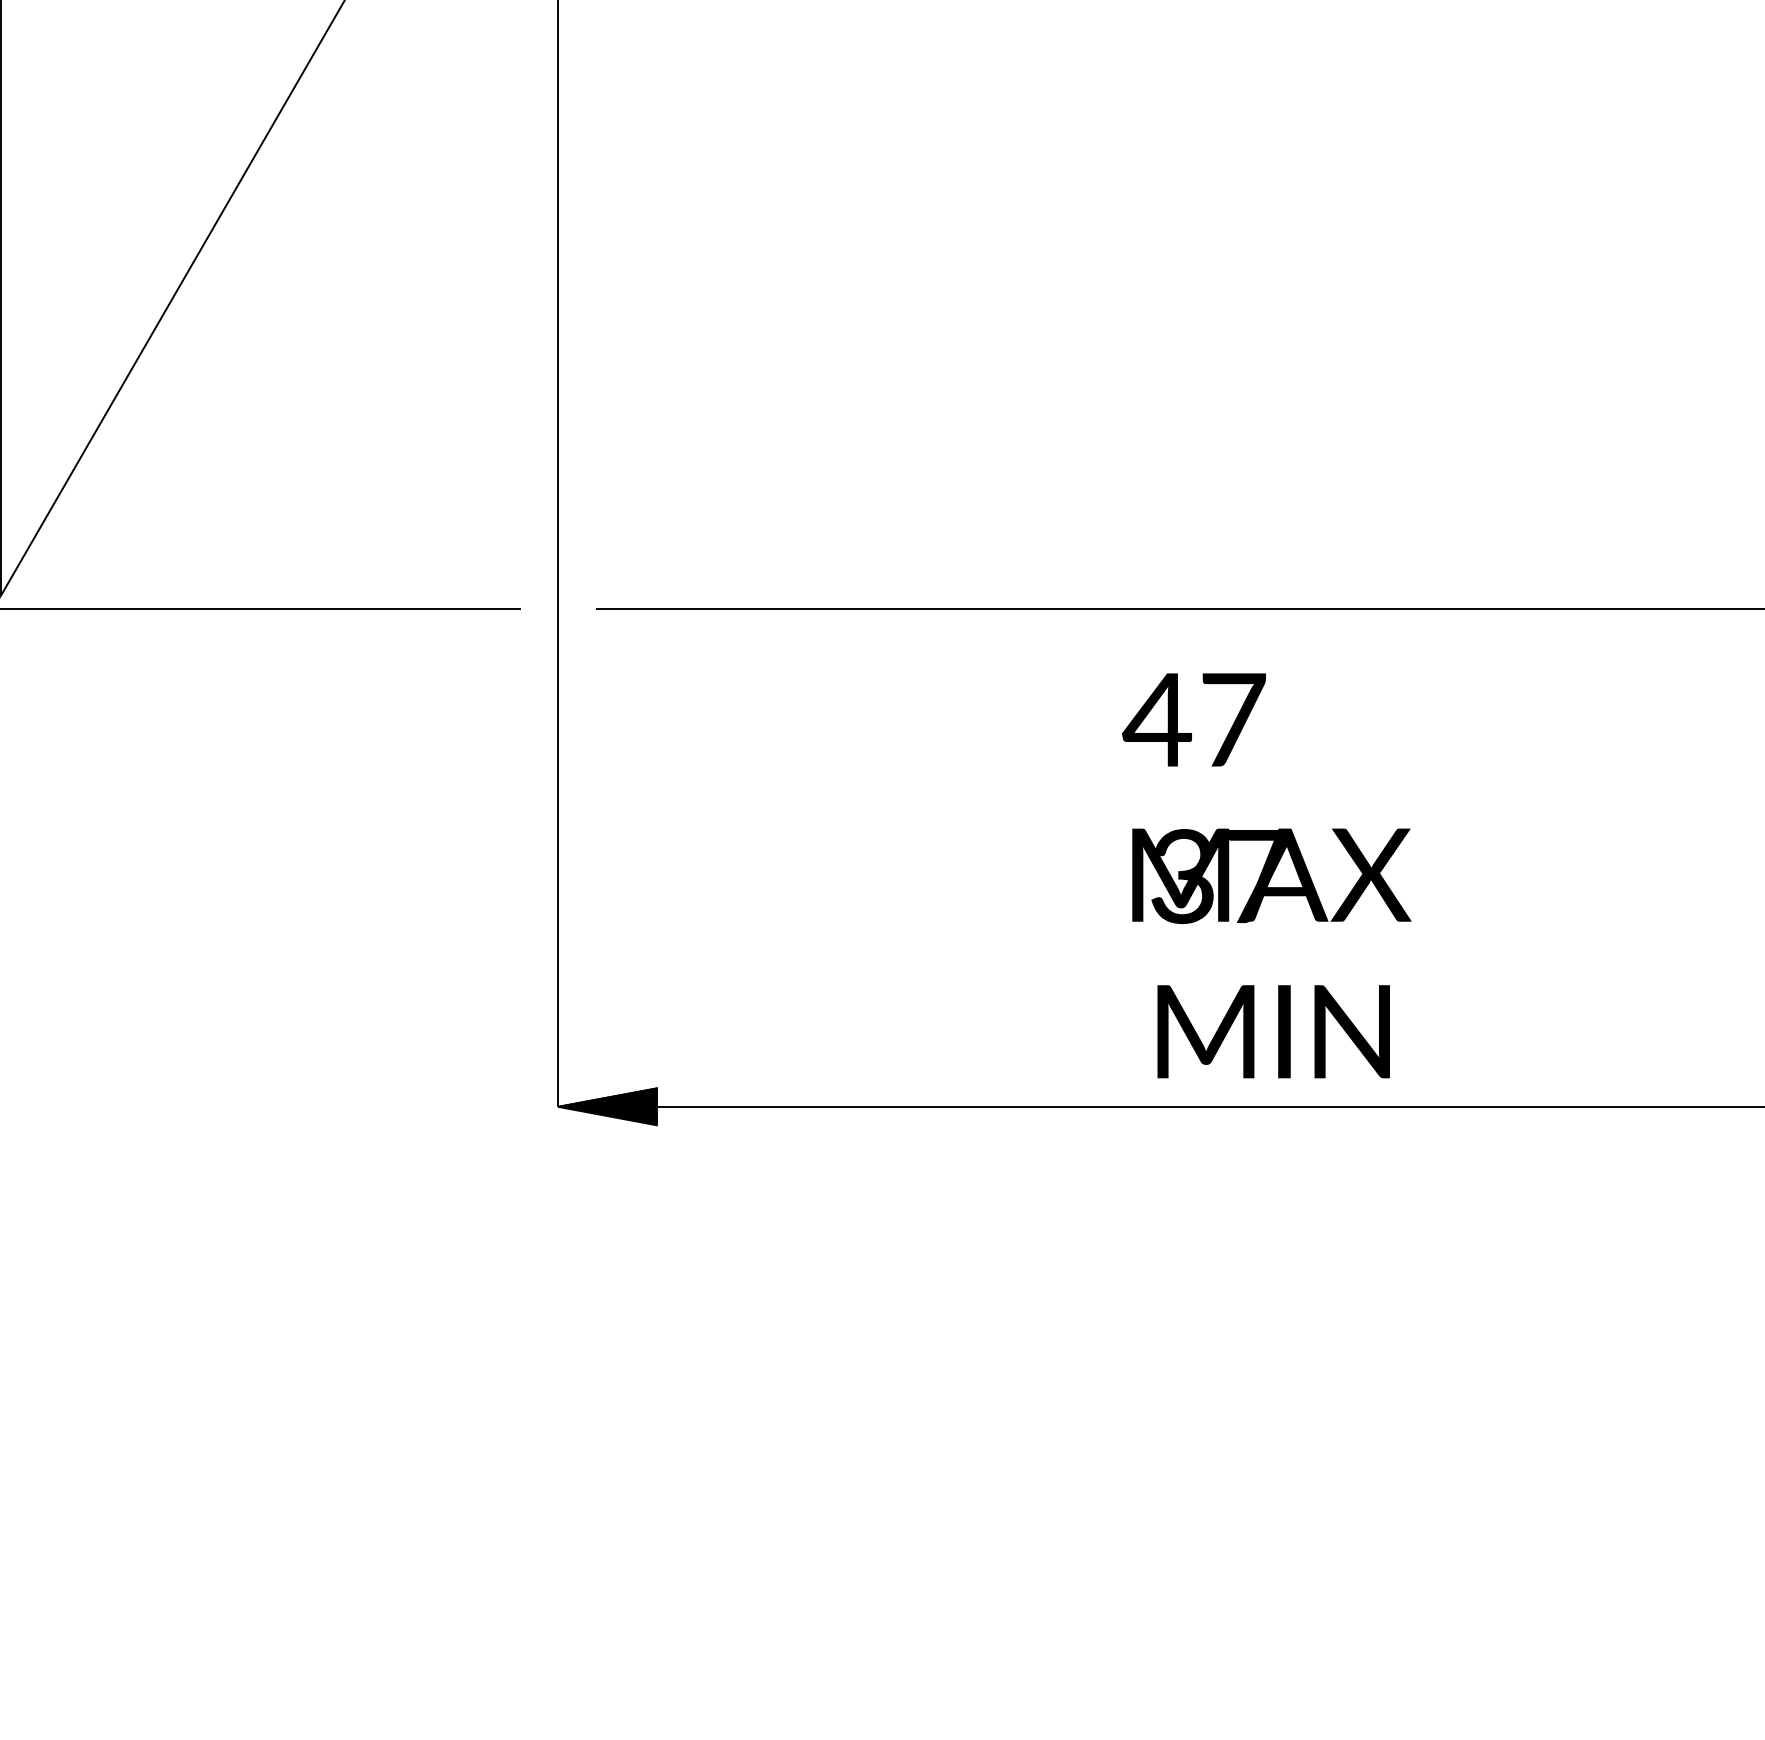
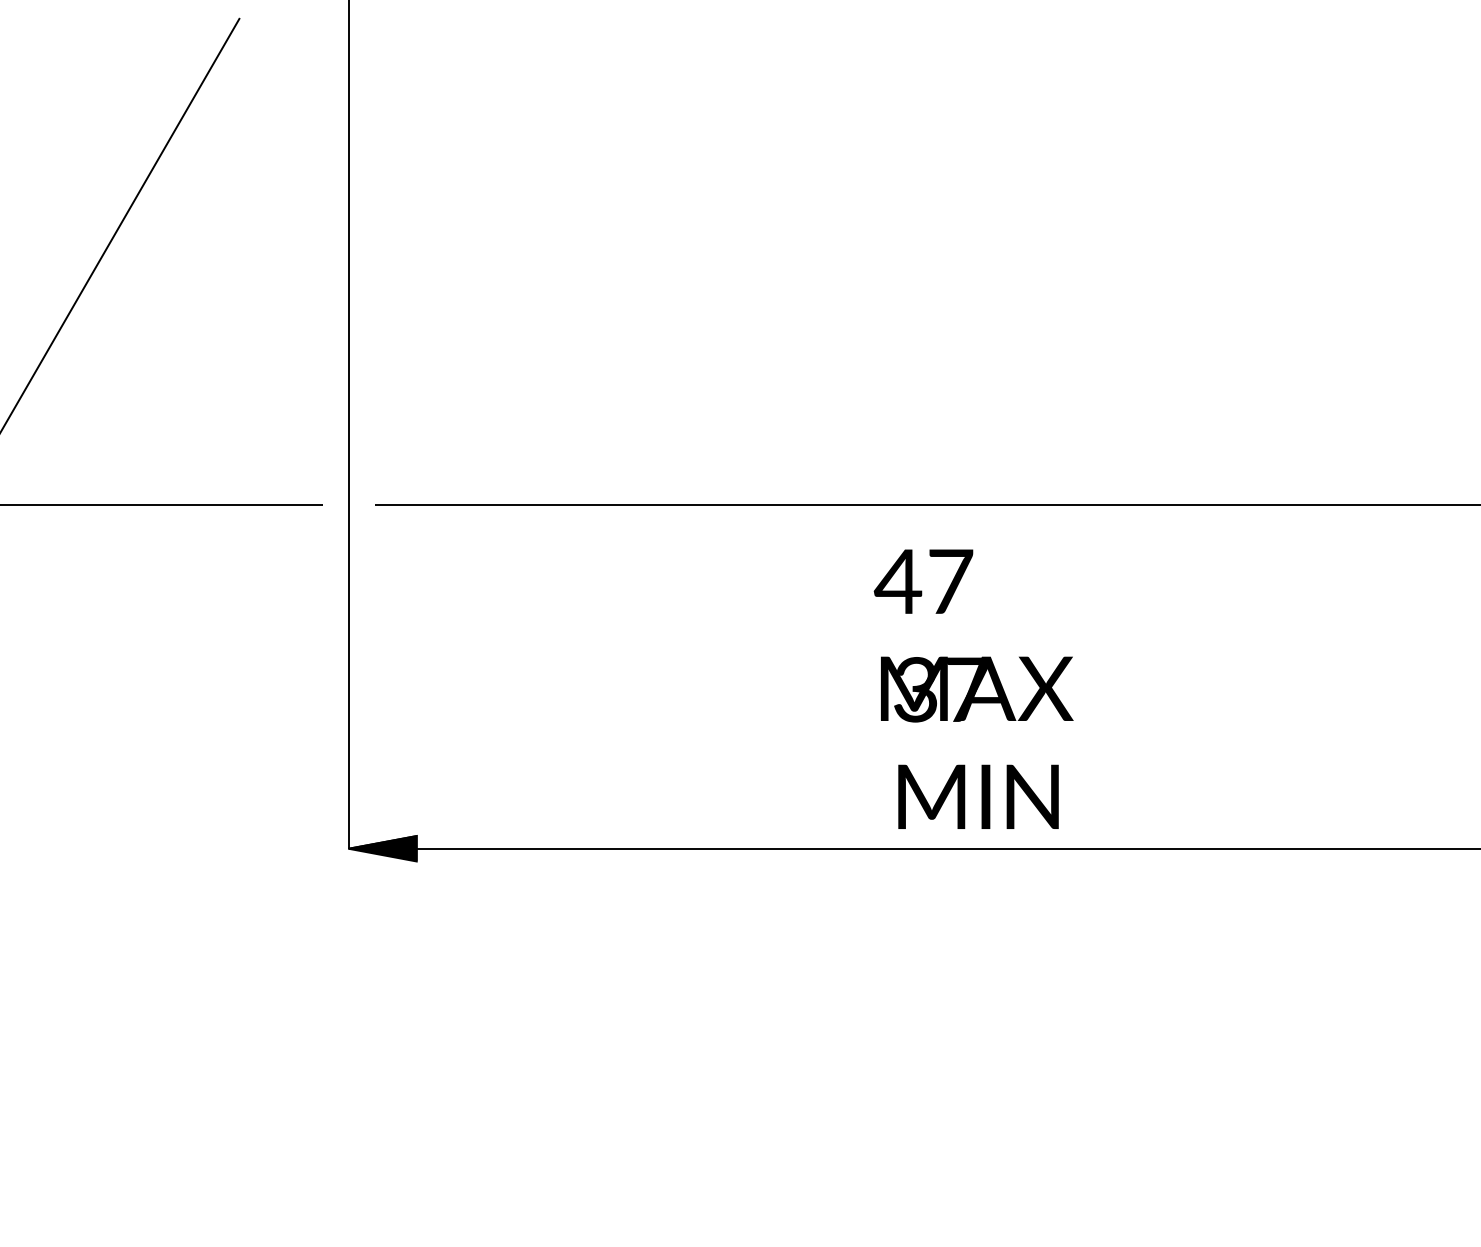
text: (1266, 874) -> (973, 688), moved

